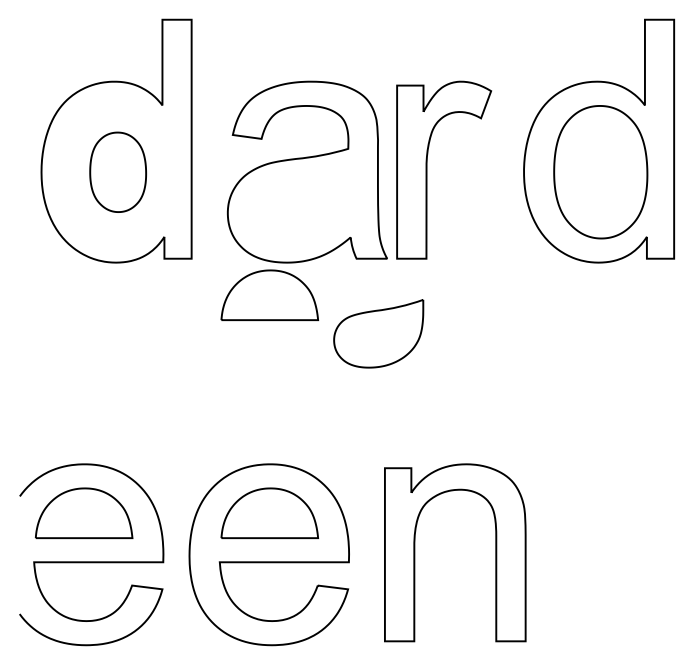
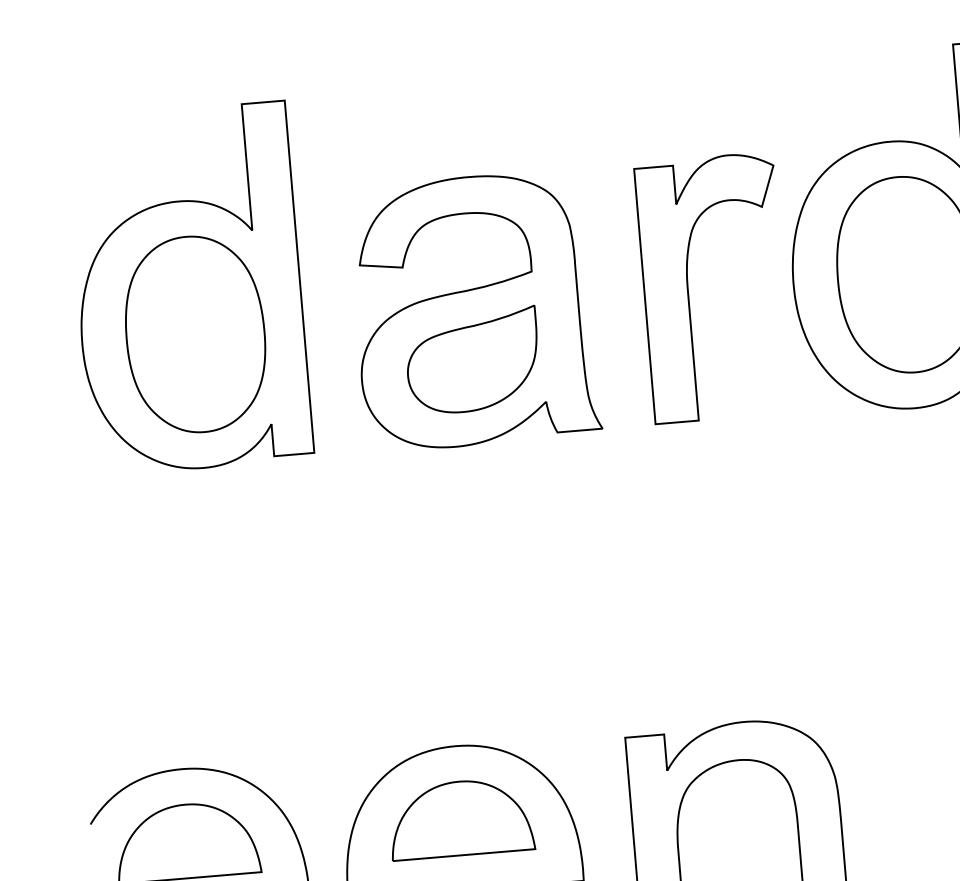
part: (427, 169) -> (689, 288), moved
part: (117, 172) -> (194, 334), size x1.67
part: (269, 294) -> (433, 495), removed
part: (378, 333) -> (472, 360), moved

